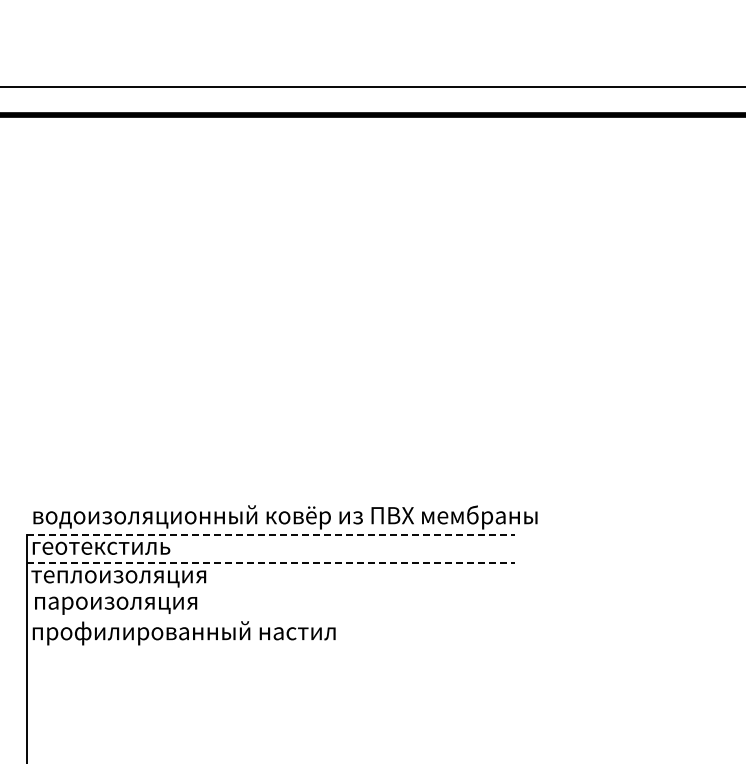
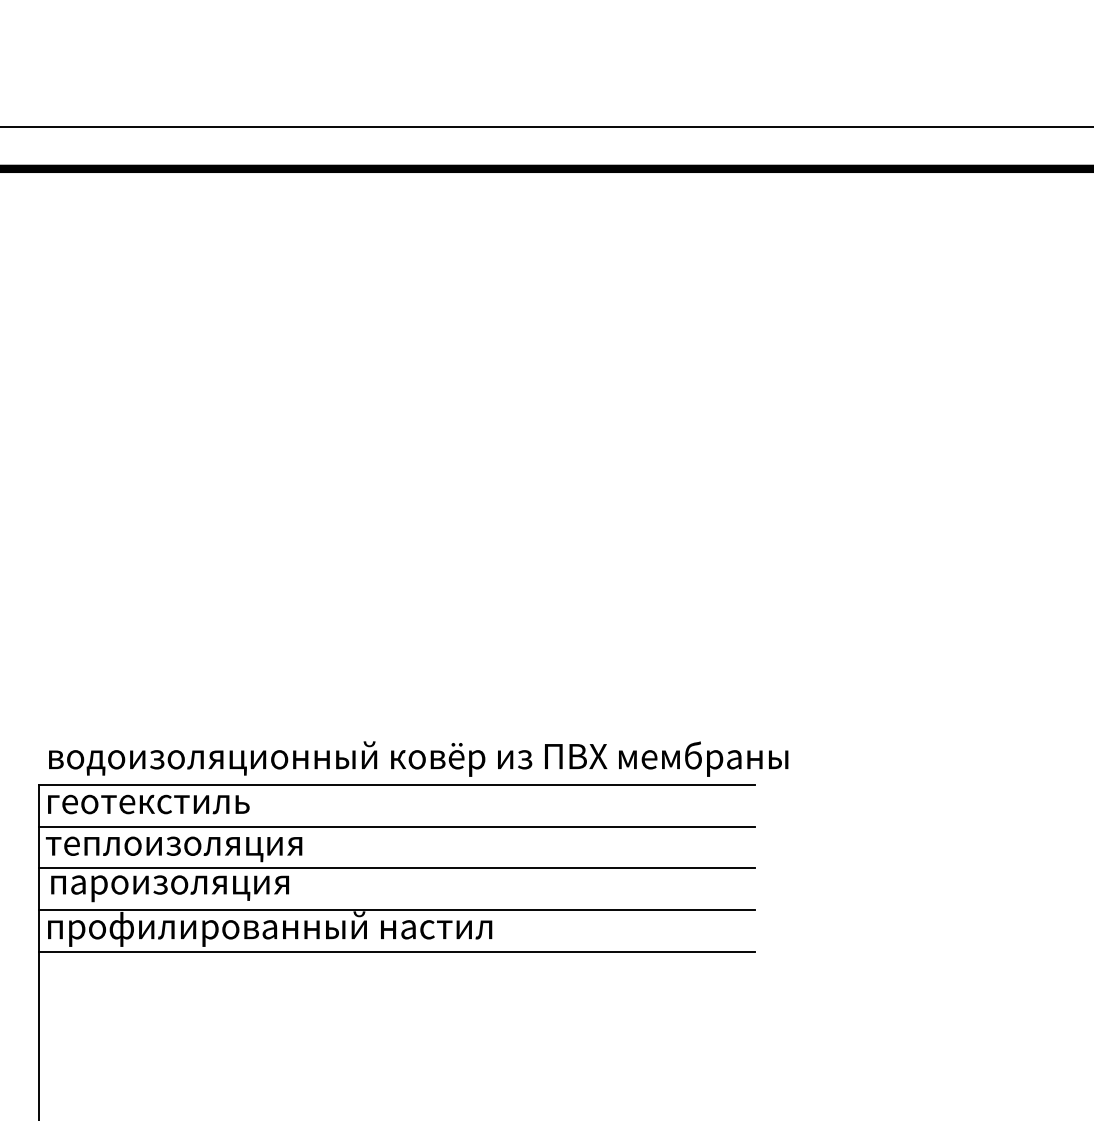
line: (271, 534) -> (398, 784), dashed -> solid
line: (271, 563) -> (398, 826), dashed -> solid
line: (270, 591) -> (396, 867), added
line: (270, 620) -> (396, 910), added
line: (270, 648) -> (396, 951), added

